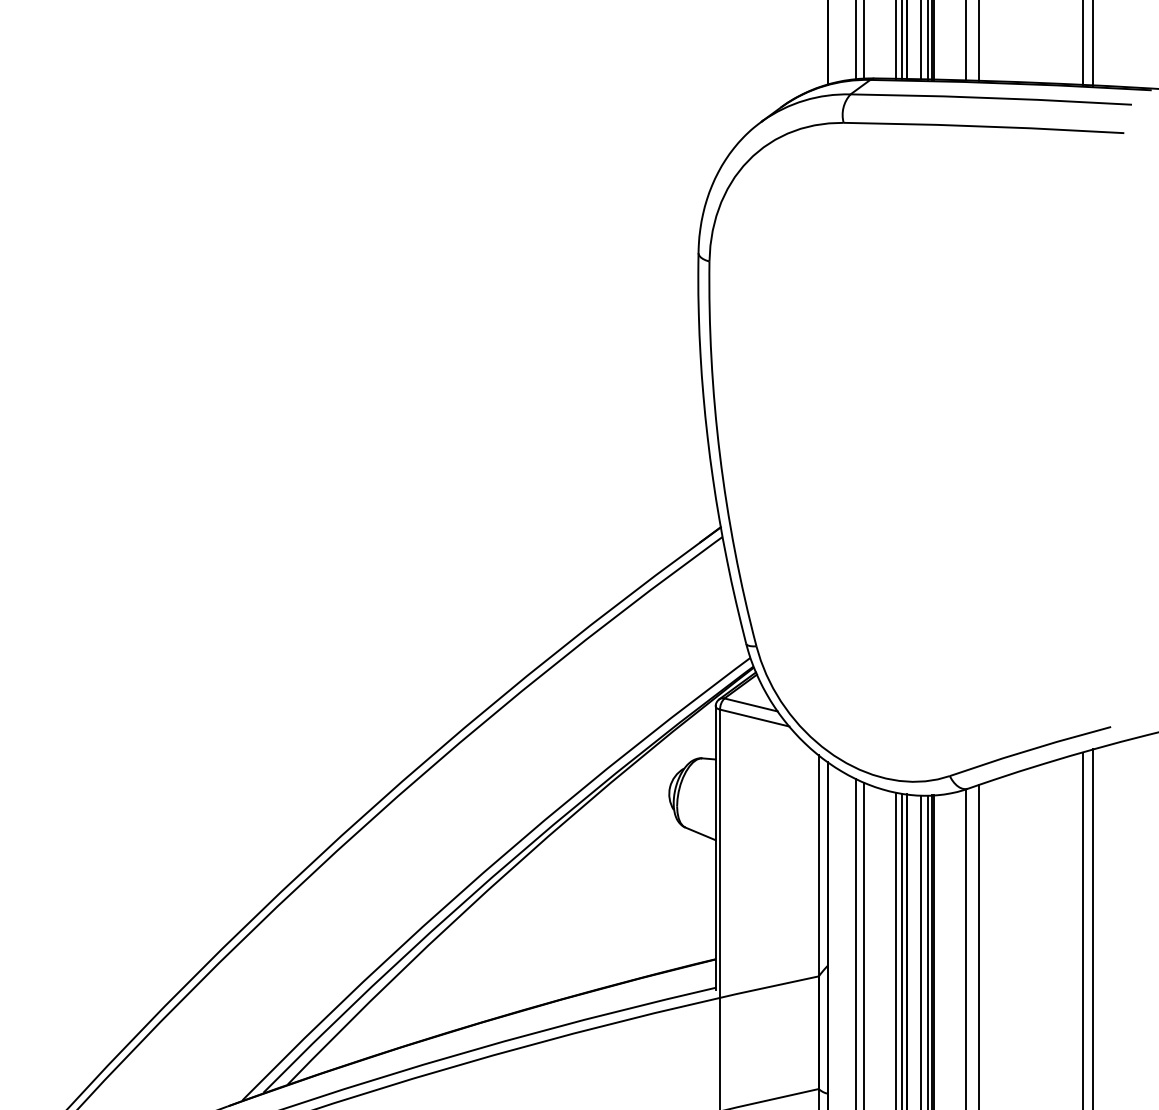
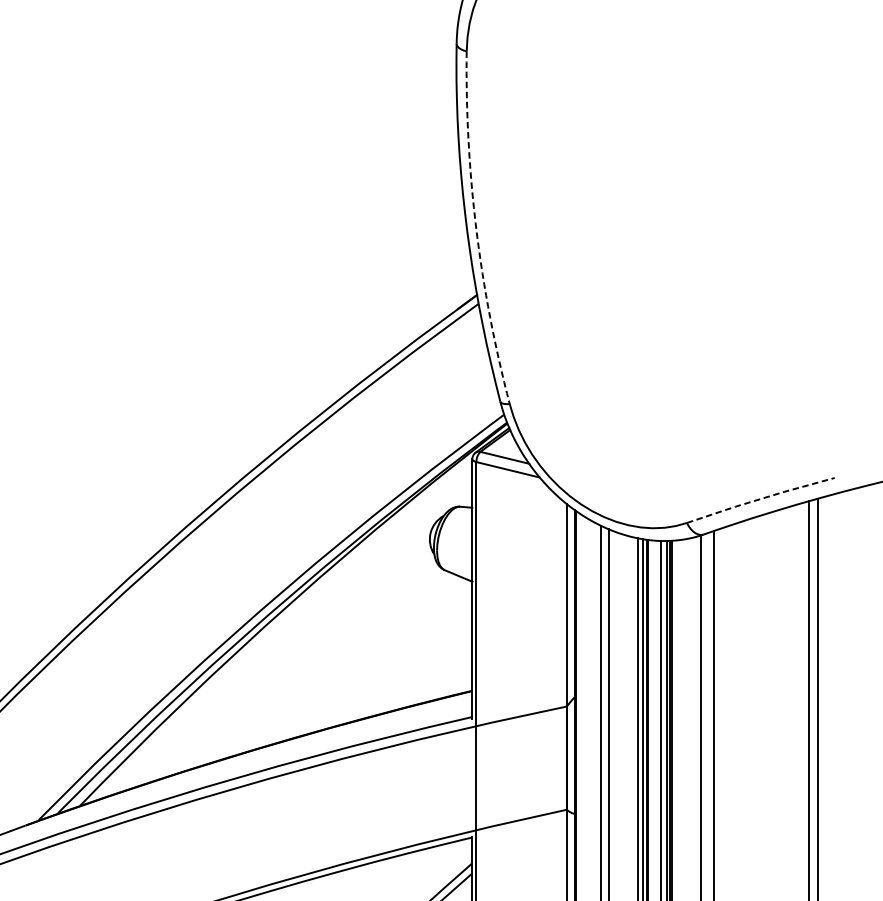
arc: (720, 455) -> (476, 229), solid -> dashed
line: (1030, 749) -> (760, 498), solid -> dashed

